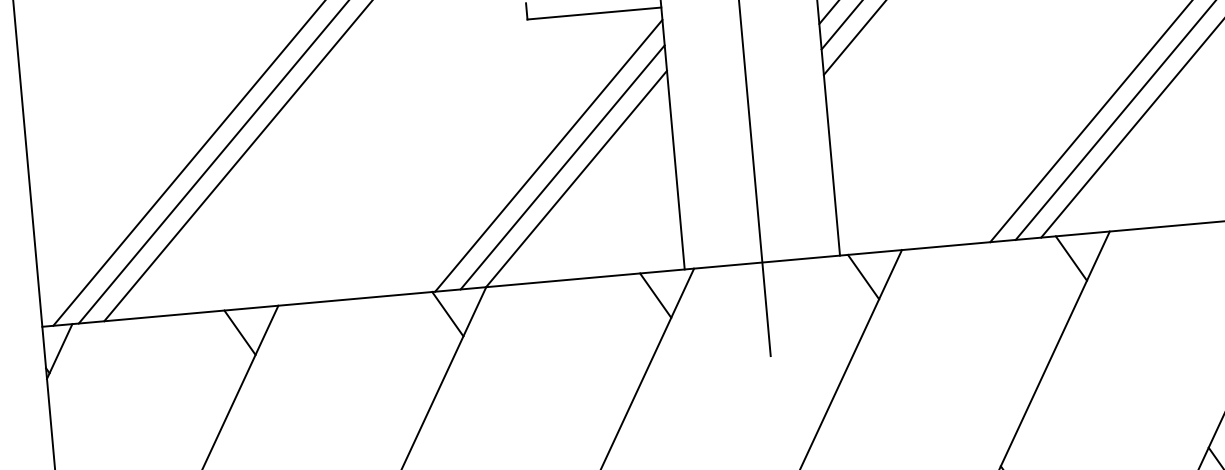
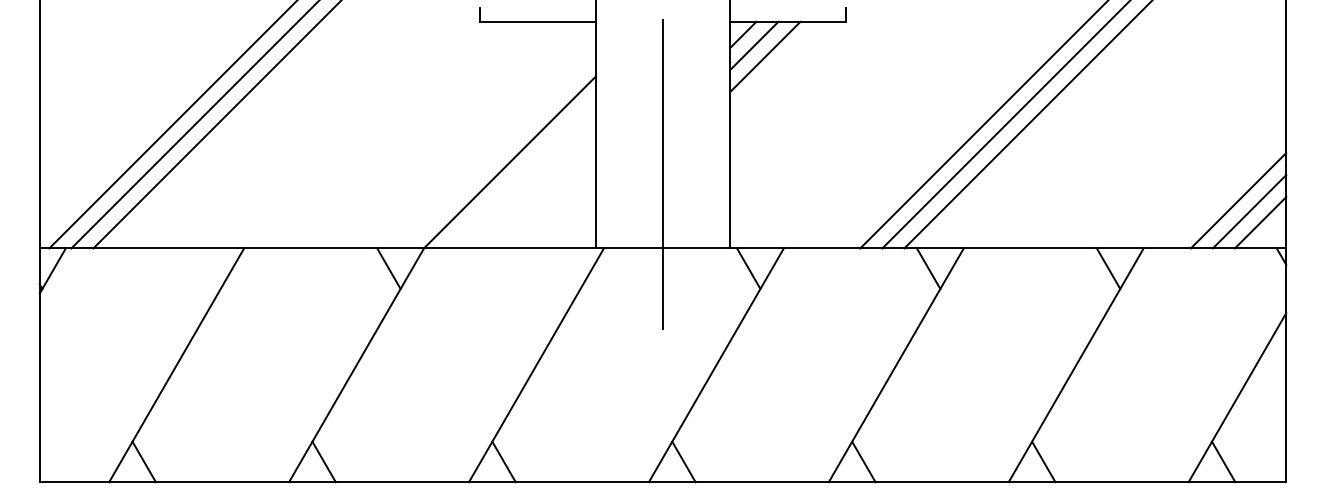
line: (548, 155) -> (487, 140), removed
line: (562, 167) -> (498, 151), removed
line: (655, 295) -> (568, 268), removed
line: (239, 332) -> (208, 268), removed

